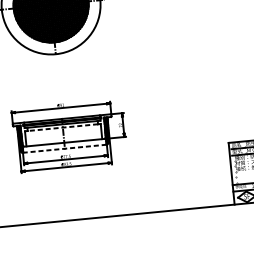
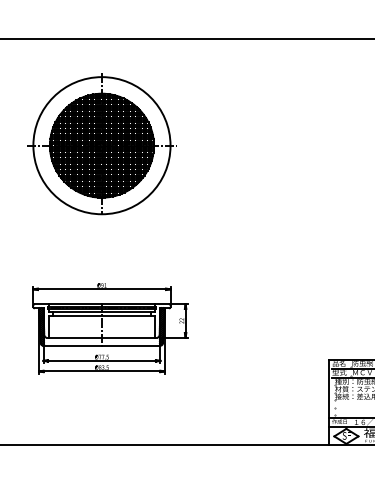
line: (62, 127) -> (101, 316), dashed -> solid
line: (64, 148) -> (101, 345), dashed -> solid

